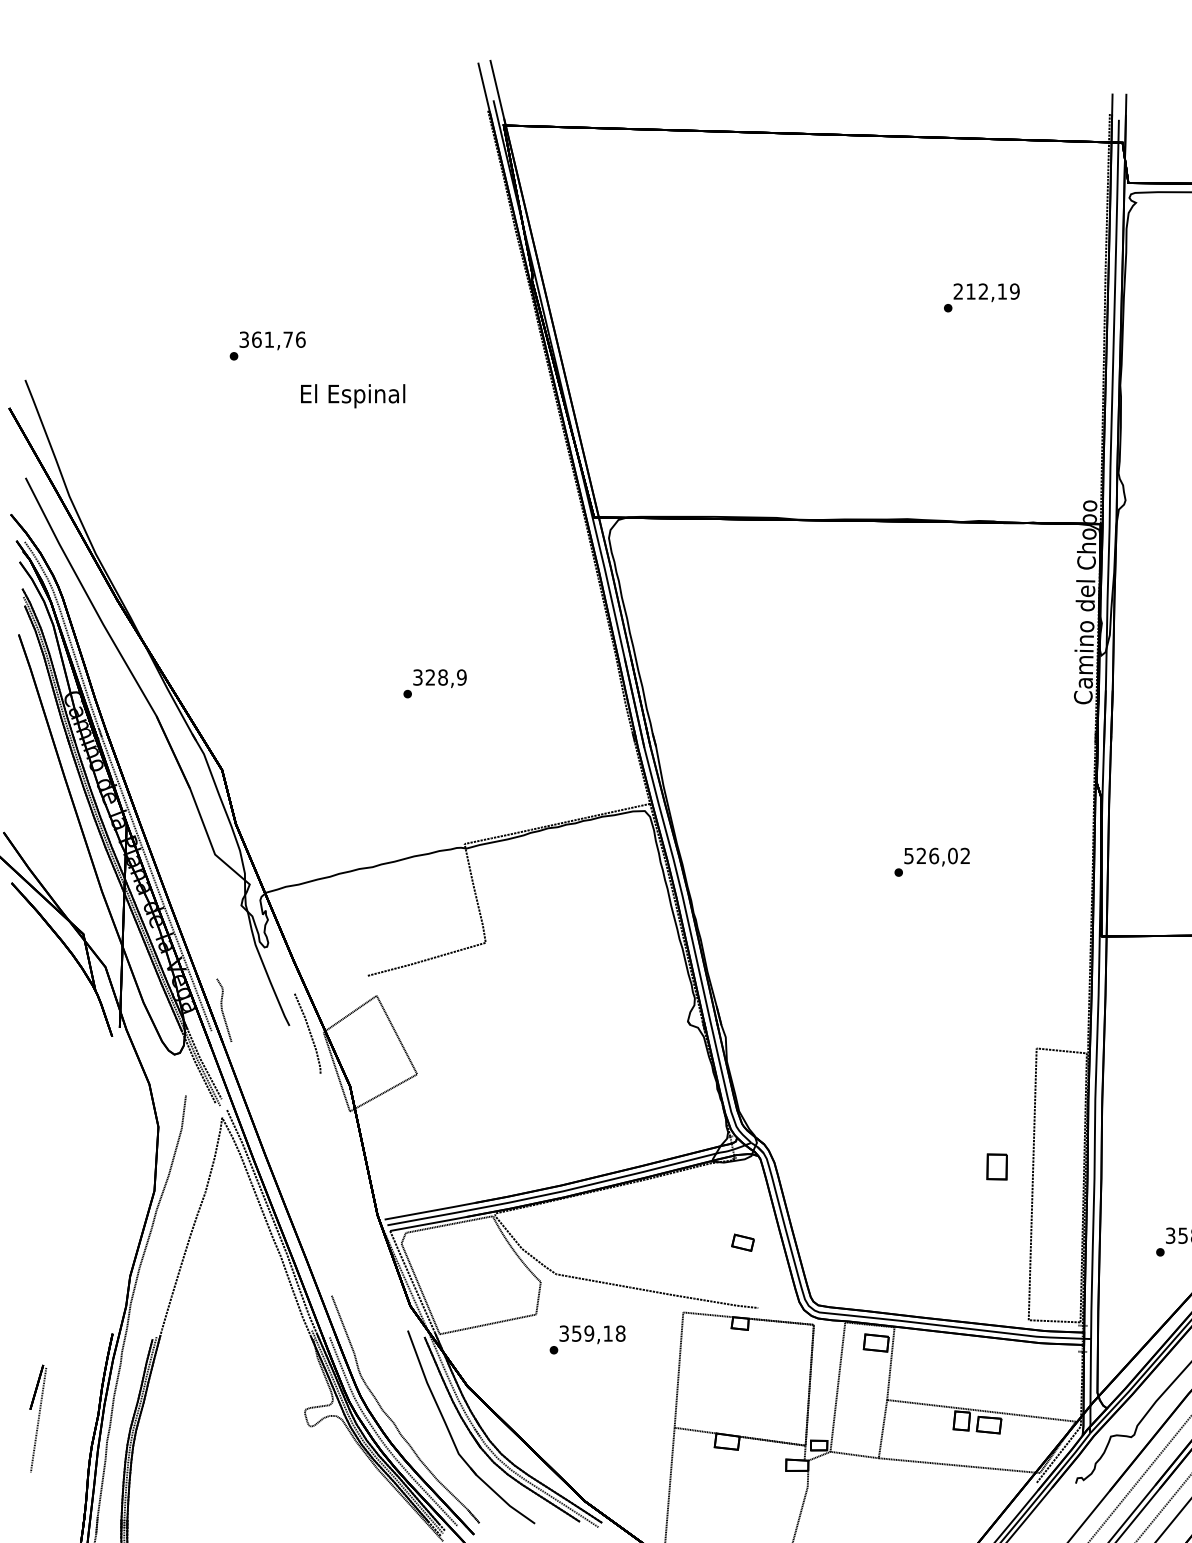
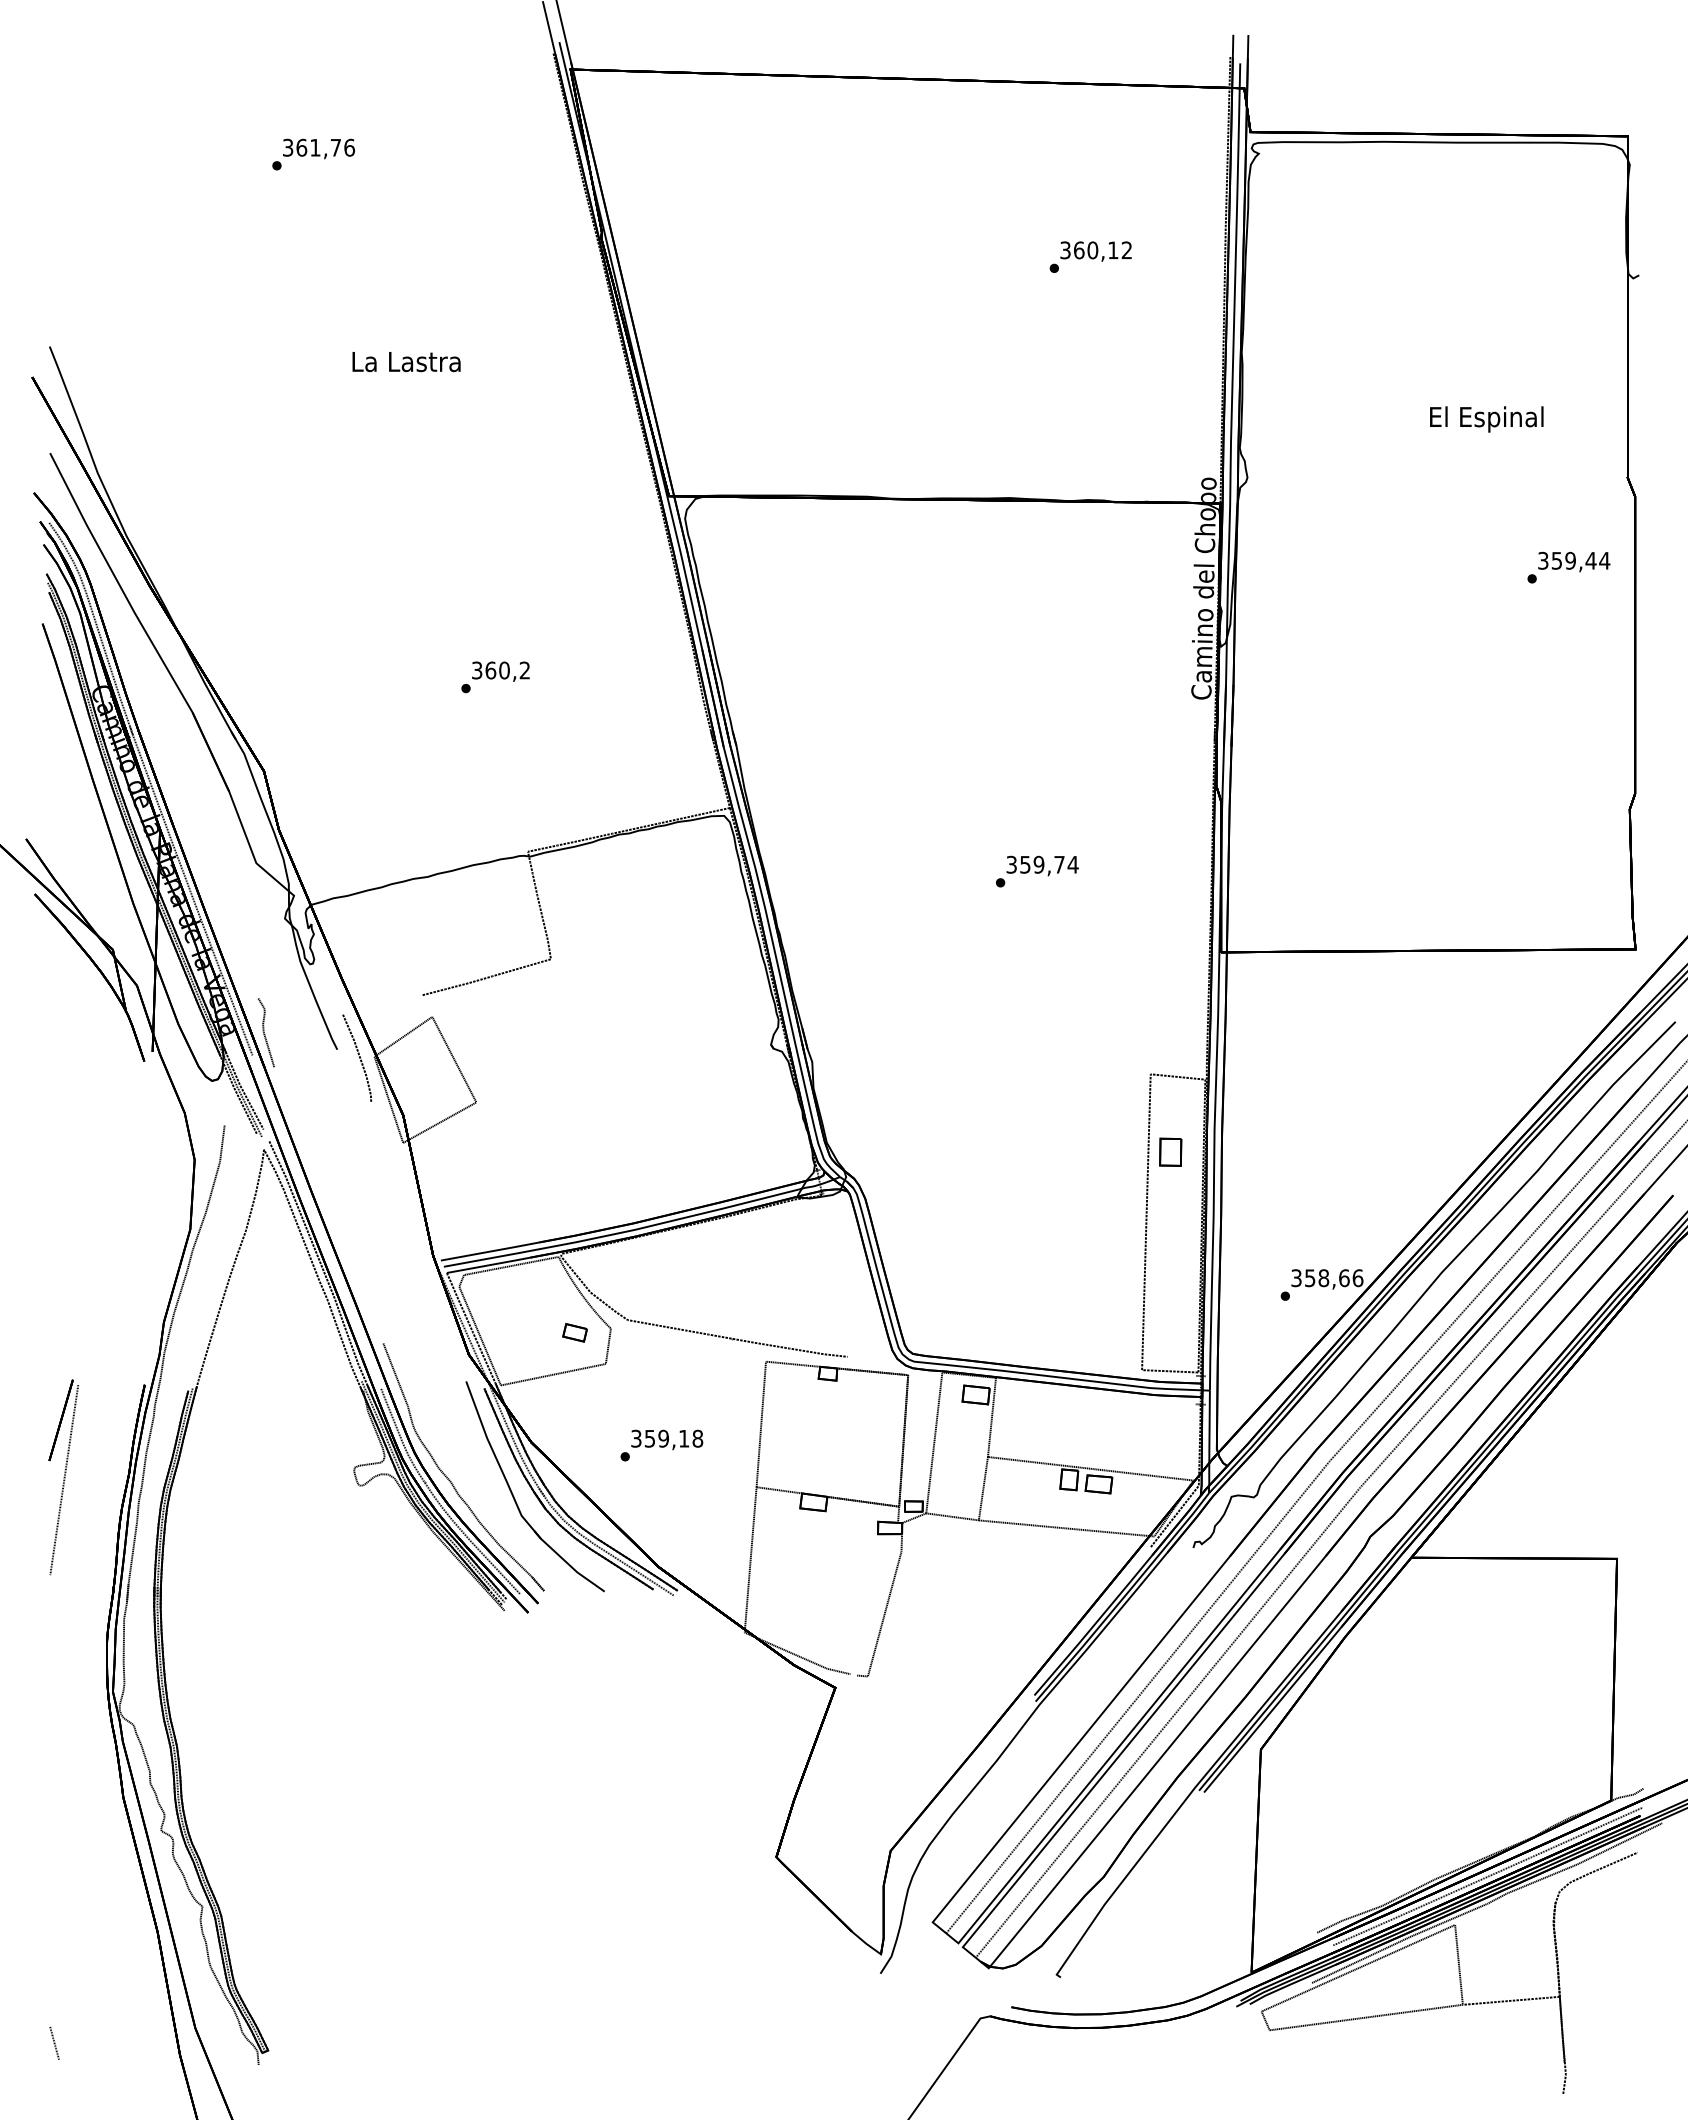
text: (986, 291) -> (1096, 250), 212,19 -> 360,12
text: (267, 345) -> (313, 154), moved
text: (353, 396) -> (406, 364), El Espinal -> La Lastra
text: (445, 677) -> (507, 670), 328,9 -> 360,2
text: (937, 855) -> (1042, 864), 526,02 -> 359,74
part: (996, 1166) -> (1170, 1151), moved
part: (742, 1242) -> (574, 1332), moved
text: (587, 1339) -> (661, 1445), moved
part: (37, 1418) -> (63, 1477), size x1.67

